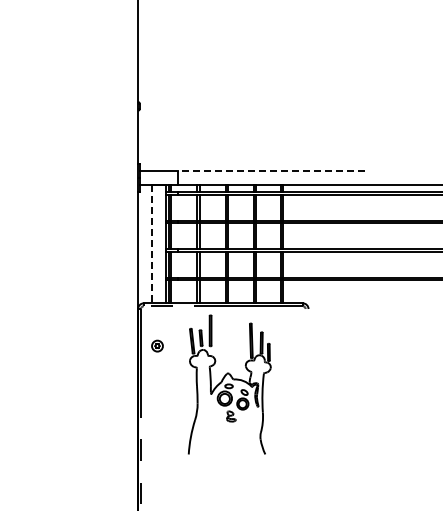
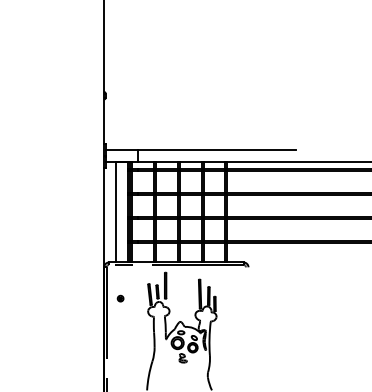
line: (271, 170) -> (217, 150), dashed -> solid
line: (152, 244) -> (116, 212), dashed -> solid
part: (157, 345) -> (120, 298), size x0.62

